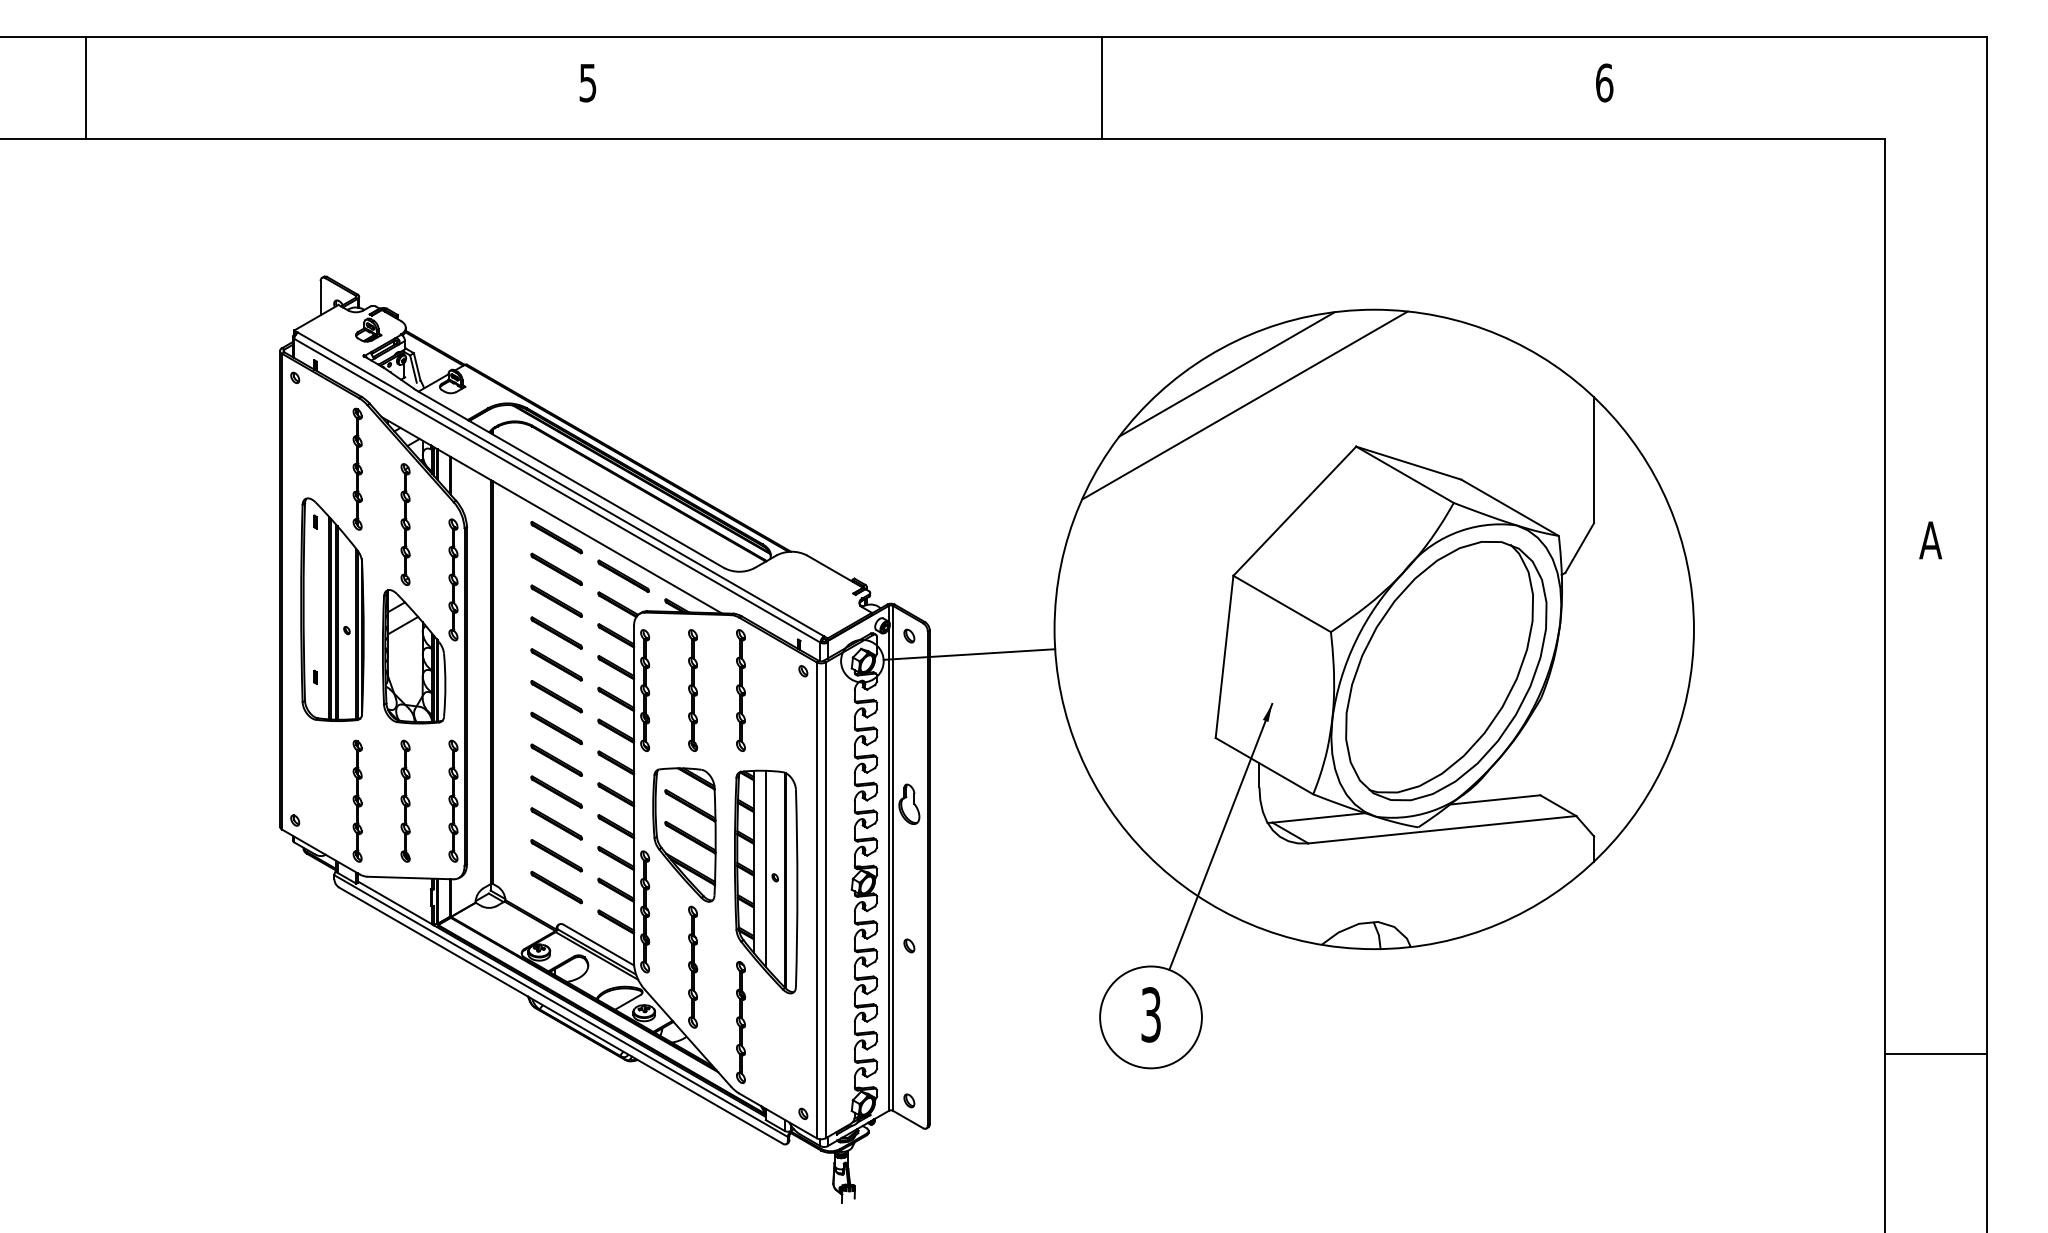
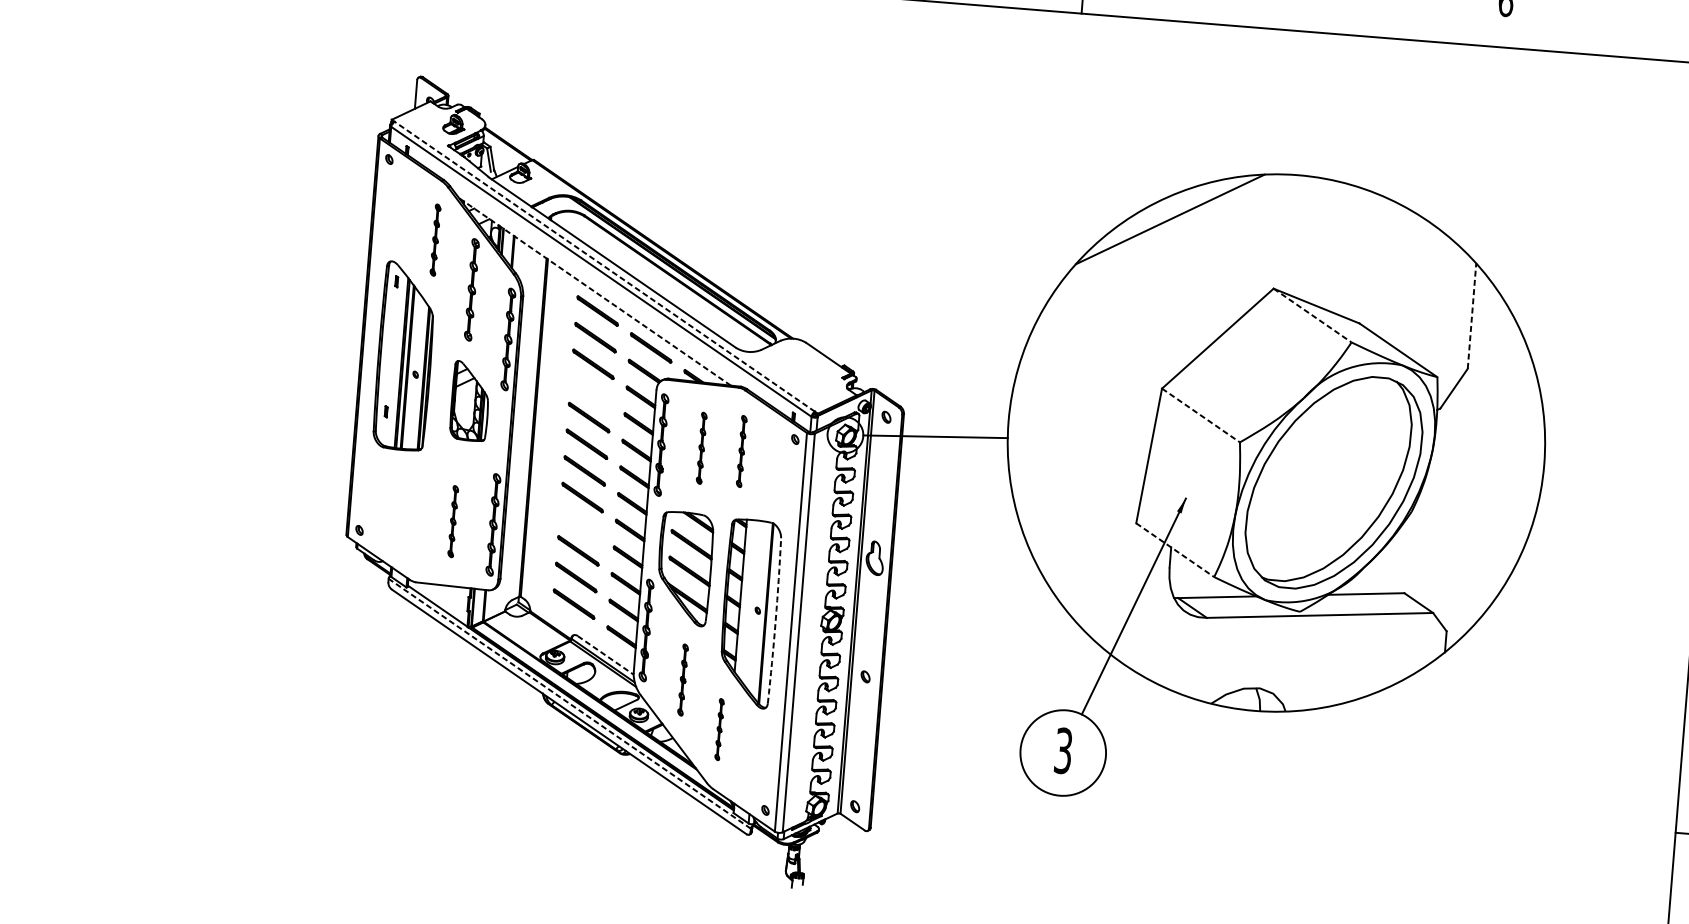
line: (1244, 405) -> (1182, 246), removed
line: (1594, 460) -> (1472, 316), solid -> dashed
part: (357, 468) -> (435, 239), size x0.7
line: (1405, 475) -> (1312, 316), solid -> dashed
line: (561, 484) -> (605, 266), solid -> dashed
line: (551, 514) -> (594, 291), solid -> dashed
line: (1282, 604) -> (1201, 415), solid -> dashed
part: (556, 632) -> (591, 390), removed
part: (414, 656) -> (470, 401), size x0.7
part: (693, 690) -> (701, 448), size x0.7
part: (740, 690) -> (741, 451), size x0.7
line: (1264, 766) -> (1175, 550), solid -> dashed
part: (556, 791) -> (580, 523), removed
part: (357, 800) -> (413, 517), removed
part: (405, 800) -> (453, 521), size x0.7
line: (765, 868) -> (750, 602), removed
arc: (797, 888) -> (775, 621), solid -> dashed
line: (599, 945) -> (606, 655), solid -> dashed
part: (693, 966) -> (683, 679), size x0.7
line: (561, 1006) -> (570, 704), solid -> dashed
part: (741, 1022) -> (719, 729), size x0.6

